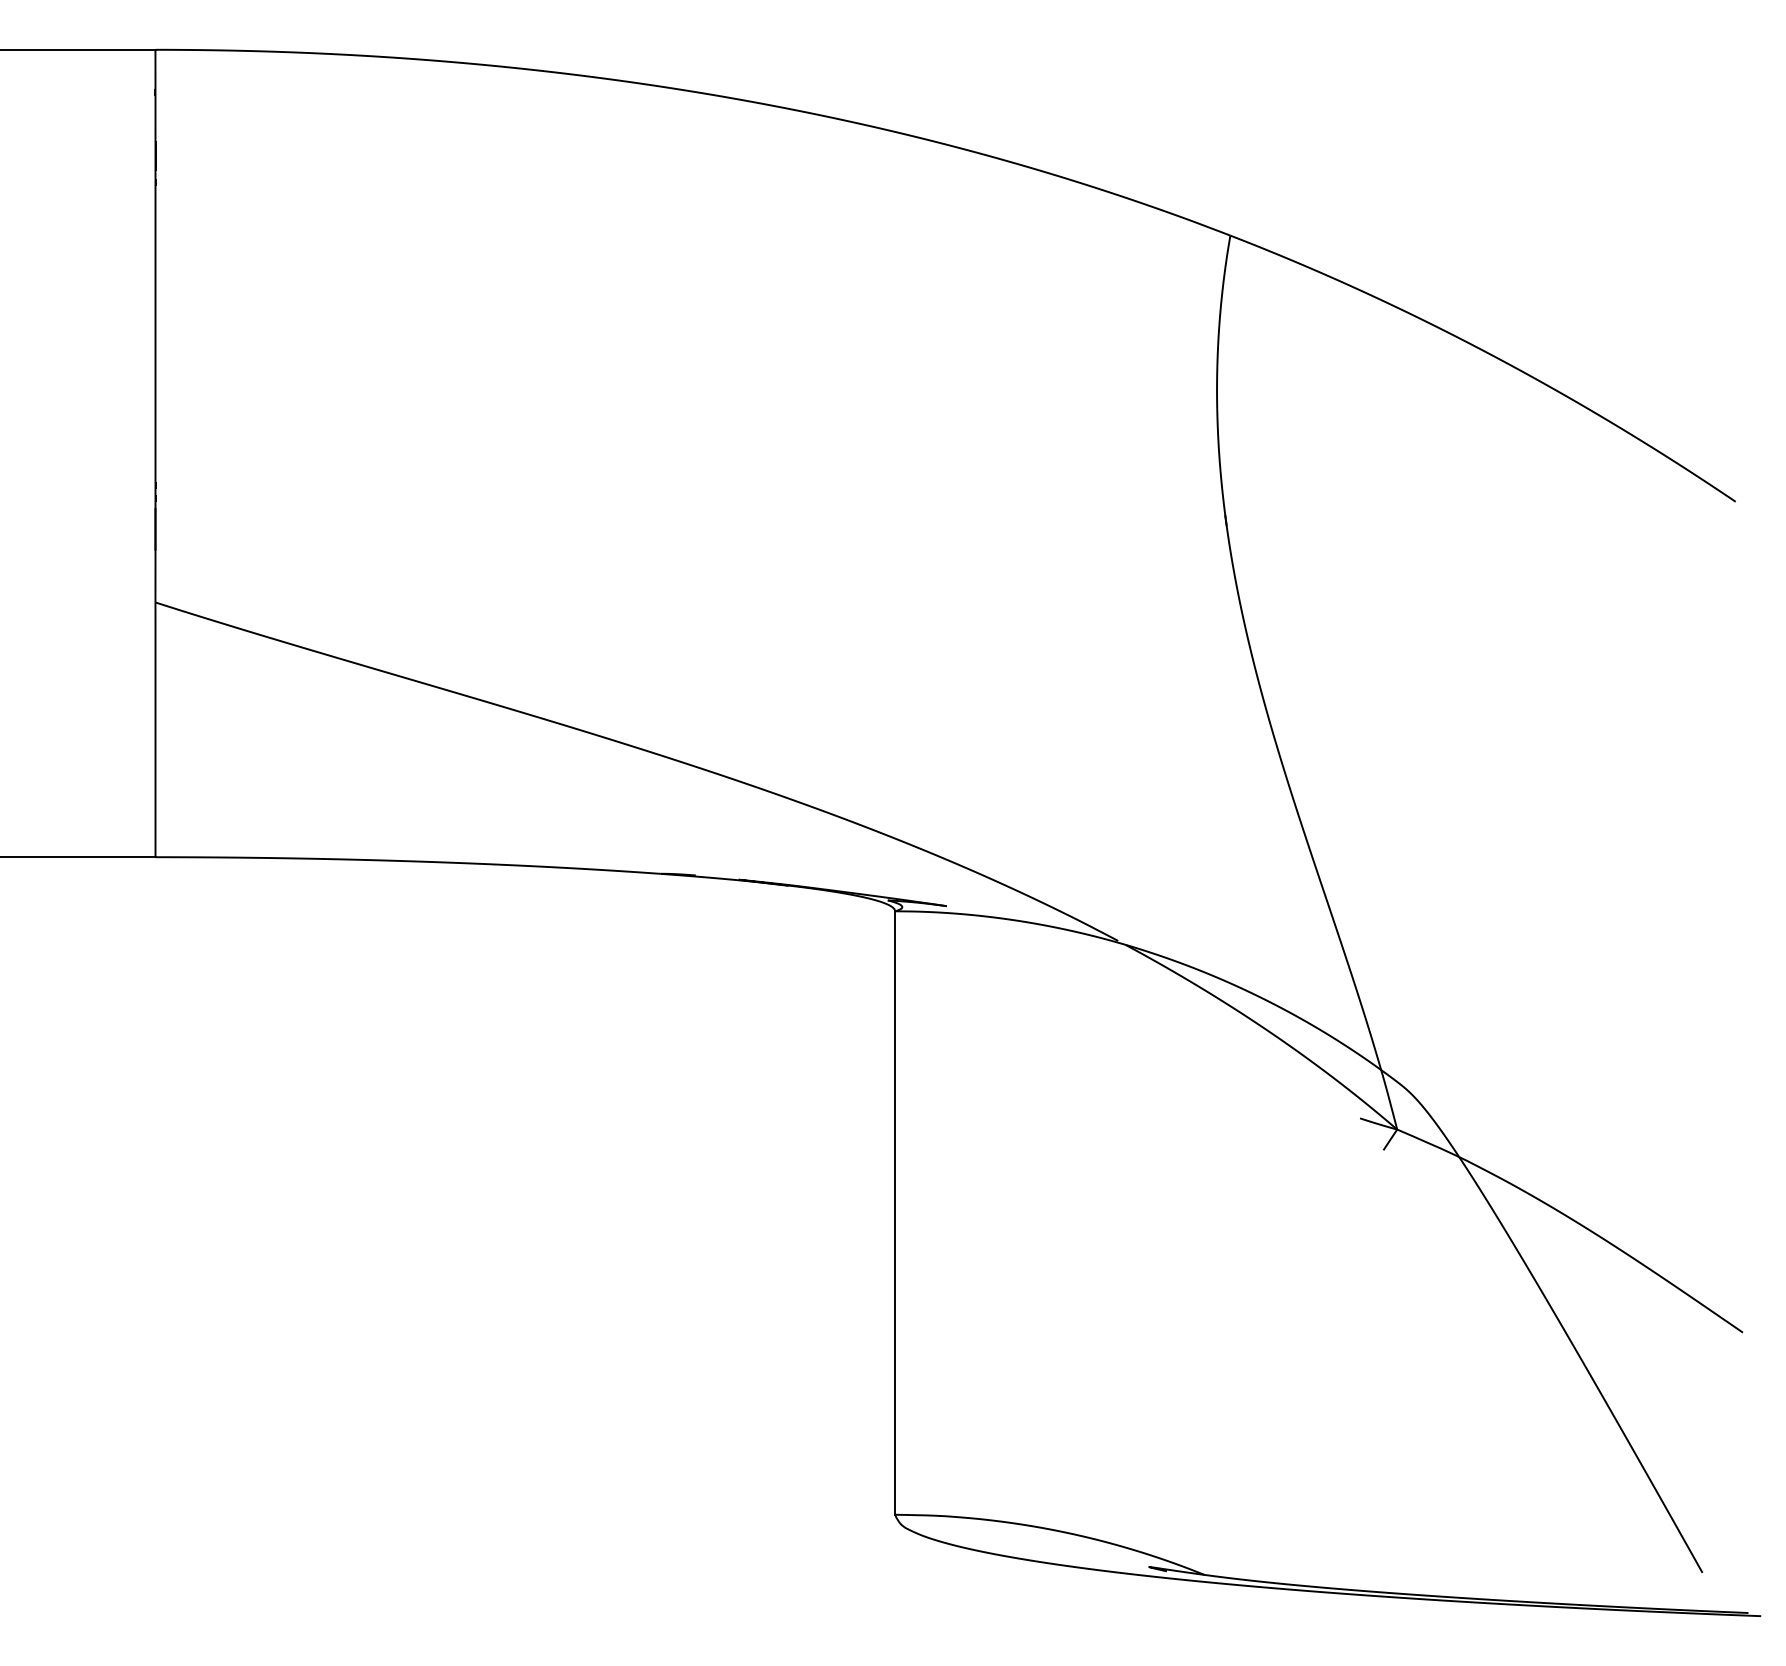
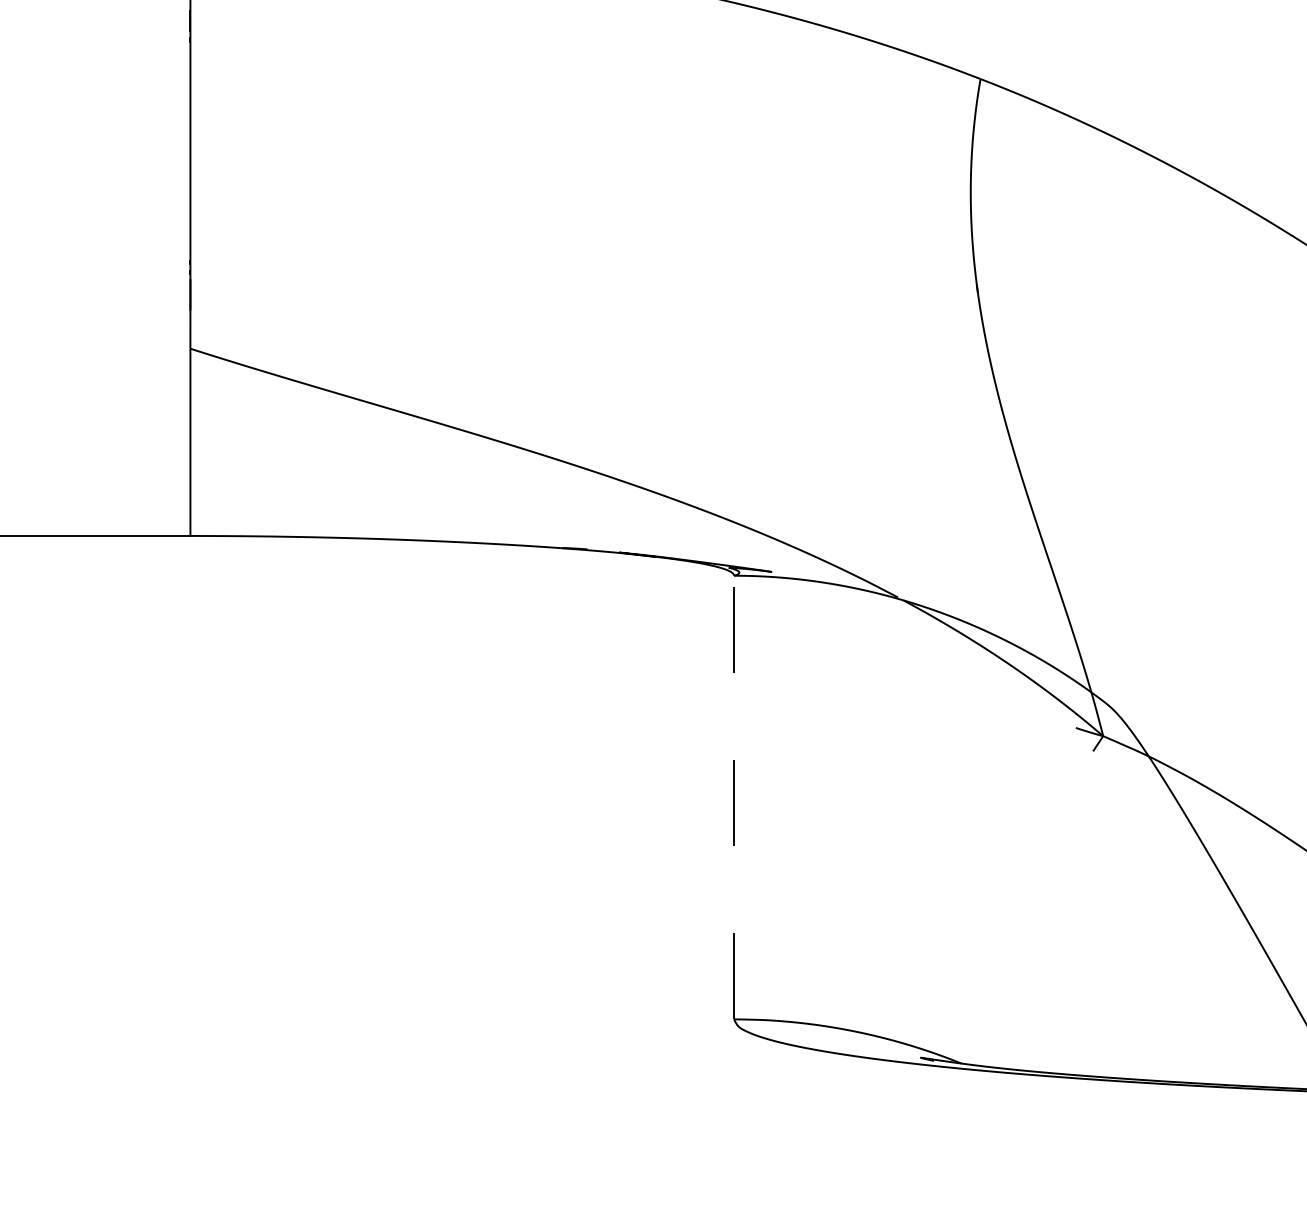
line: (895, 1213) -> (734, 797), solid -> dashed

